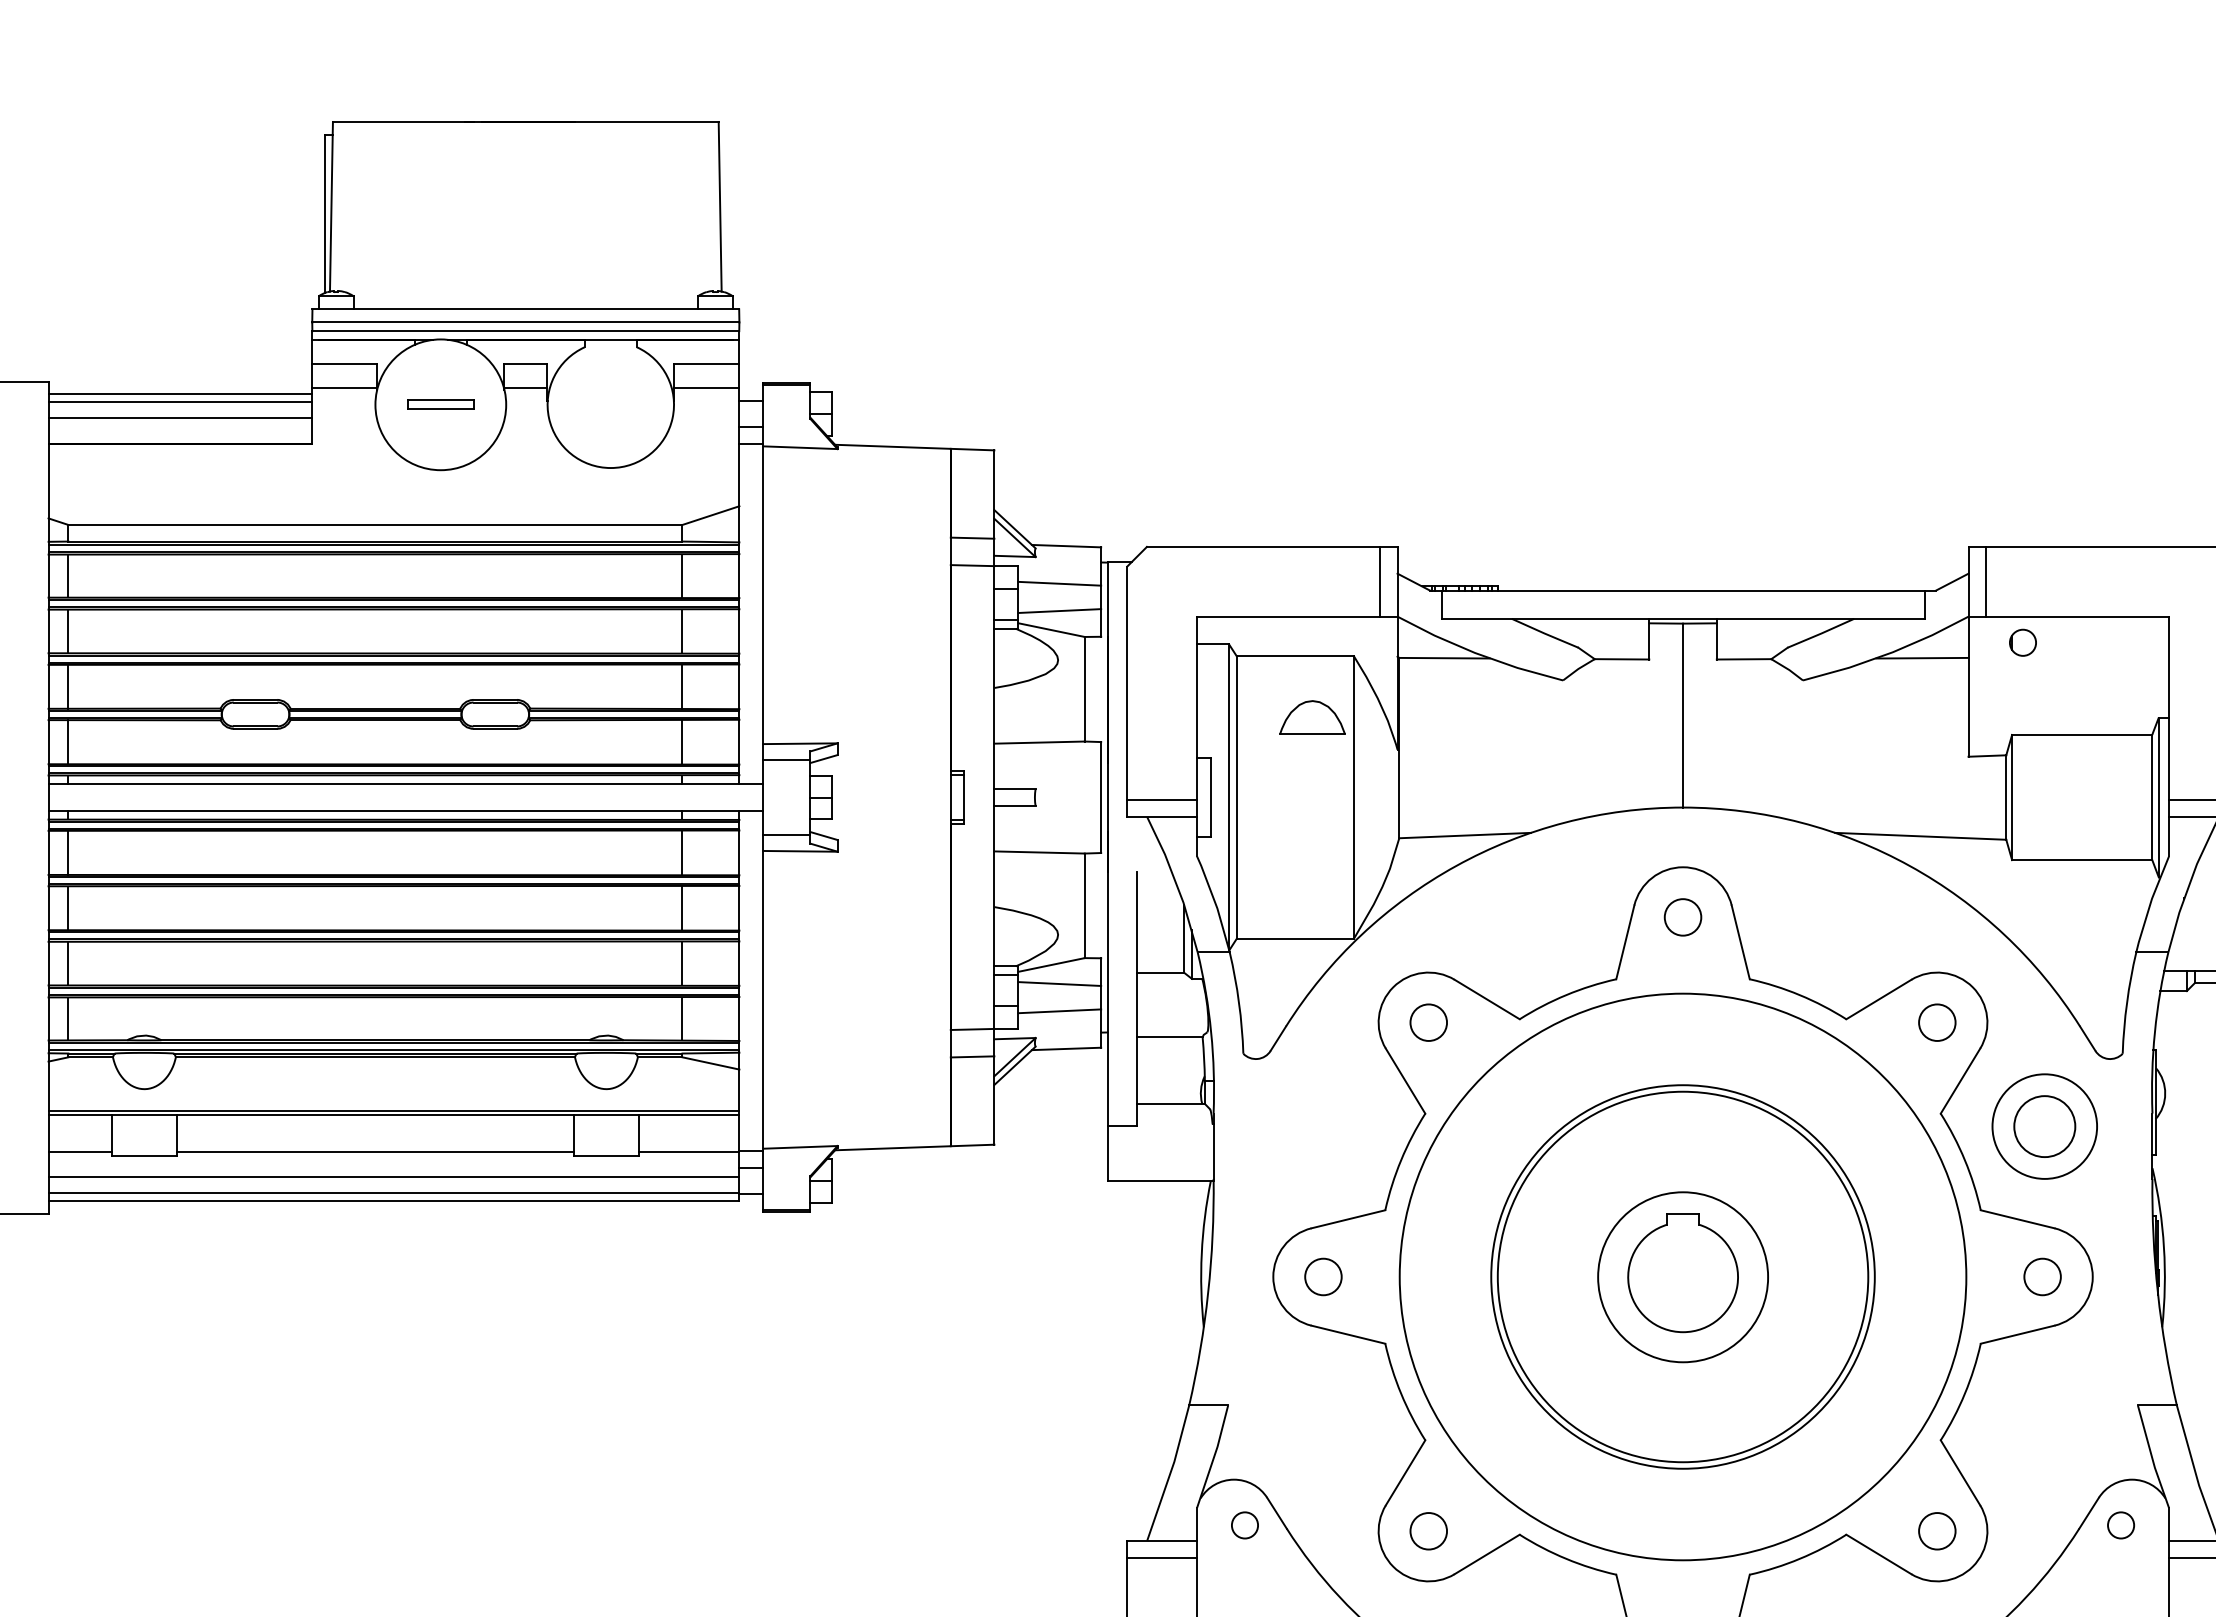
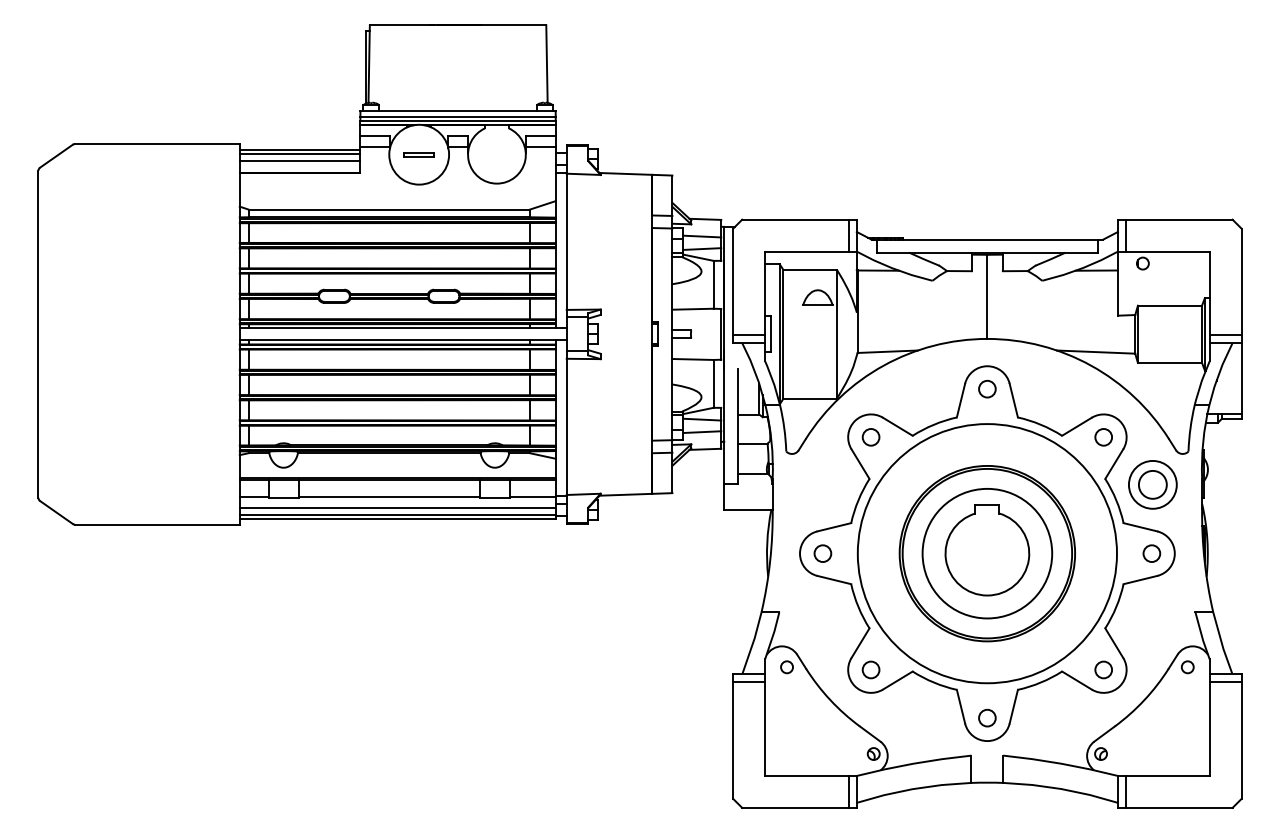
part: (1683, 1276) -> (987, 553), size x1.67

